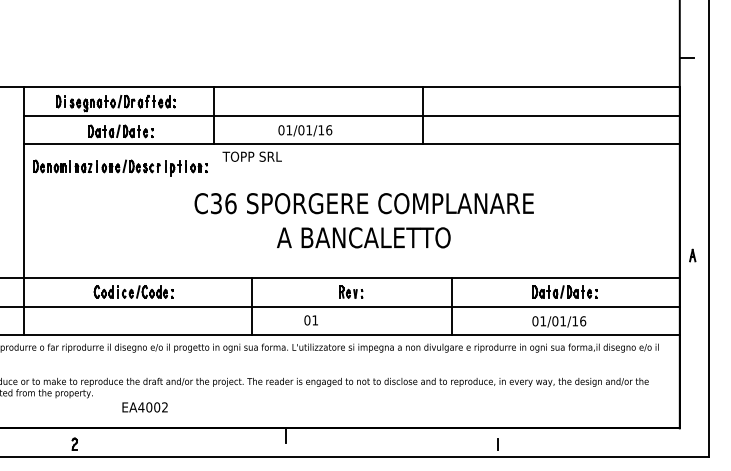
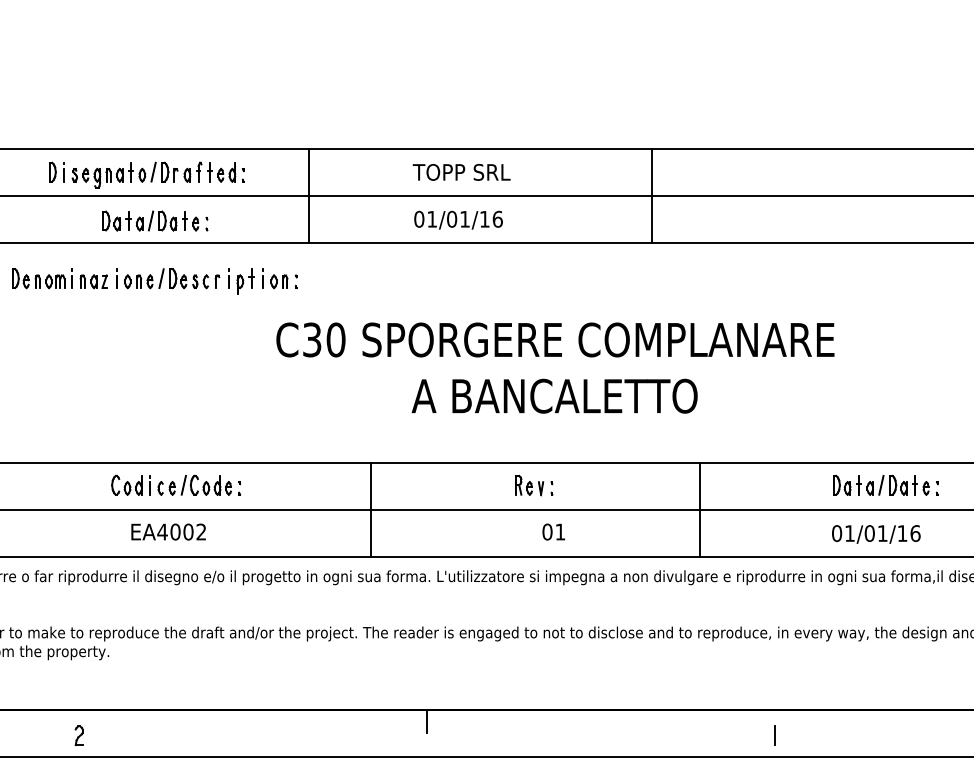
text: (251, 156) -> (460, 171), moved
text: (230, 203) -> (335, 339), C36 -> C30
text: (310, 320) -> (552, 532), moved
text: (144, 407) -> (167, 532), moved

